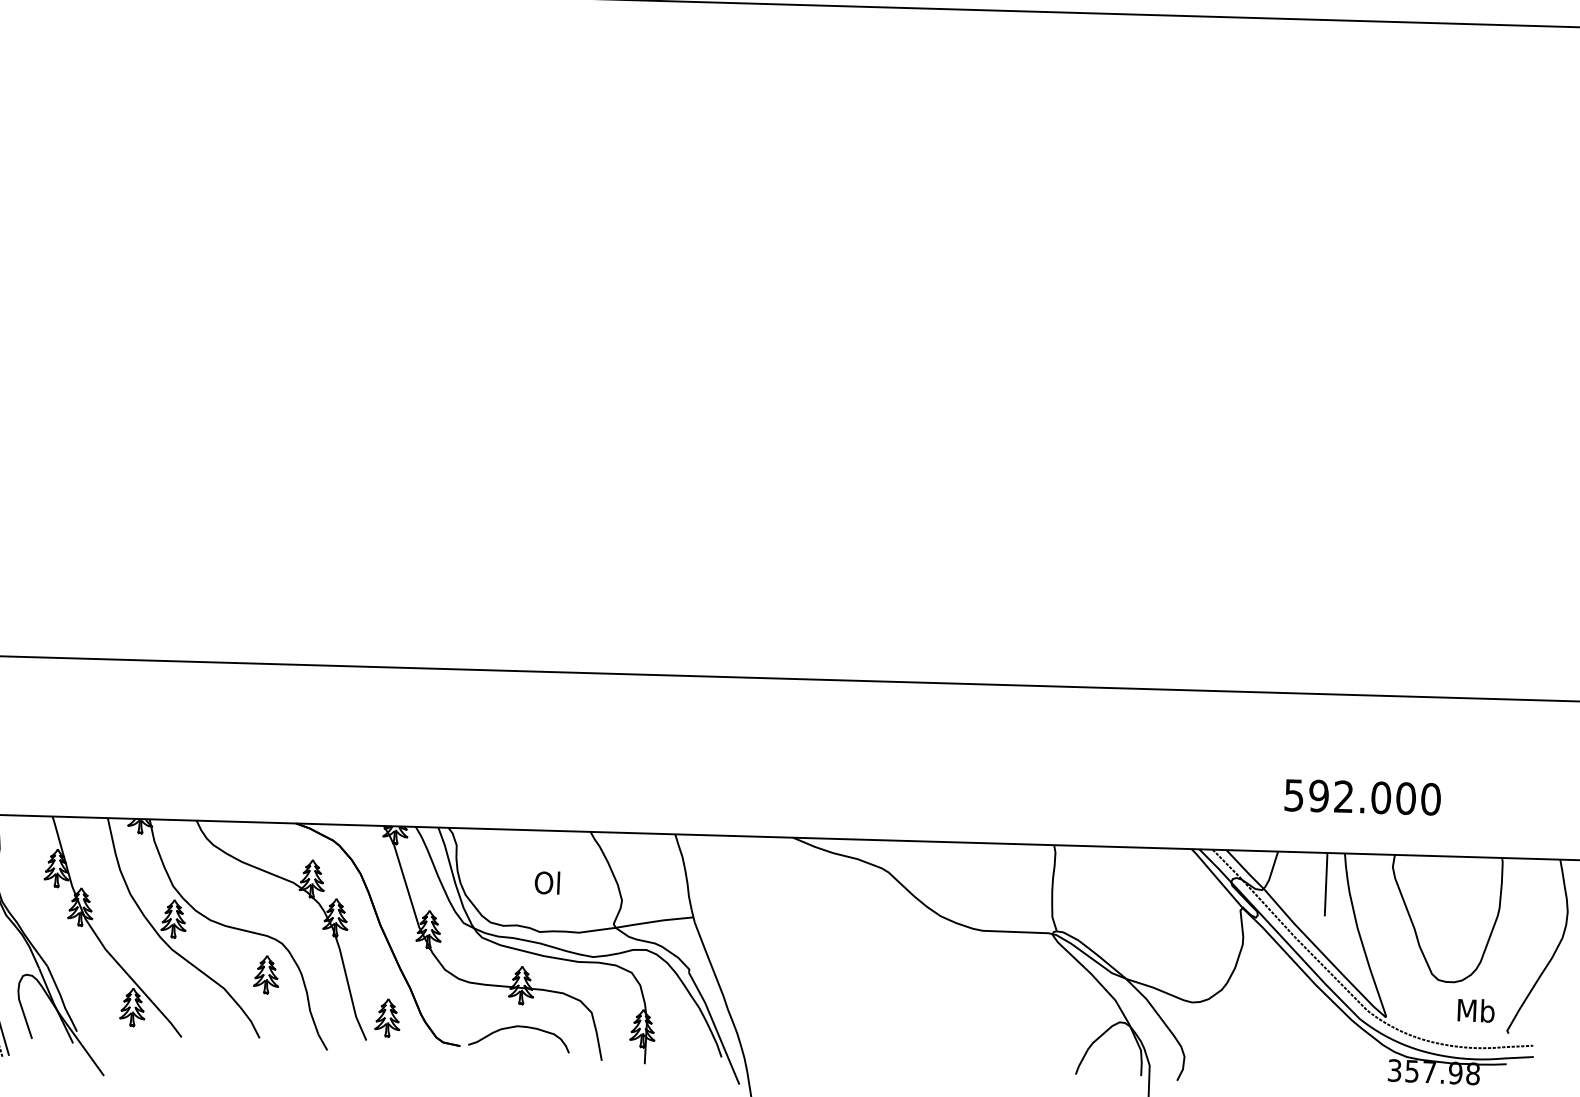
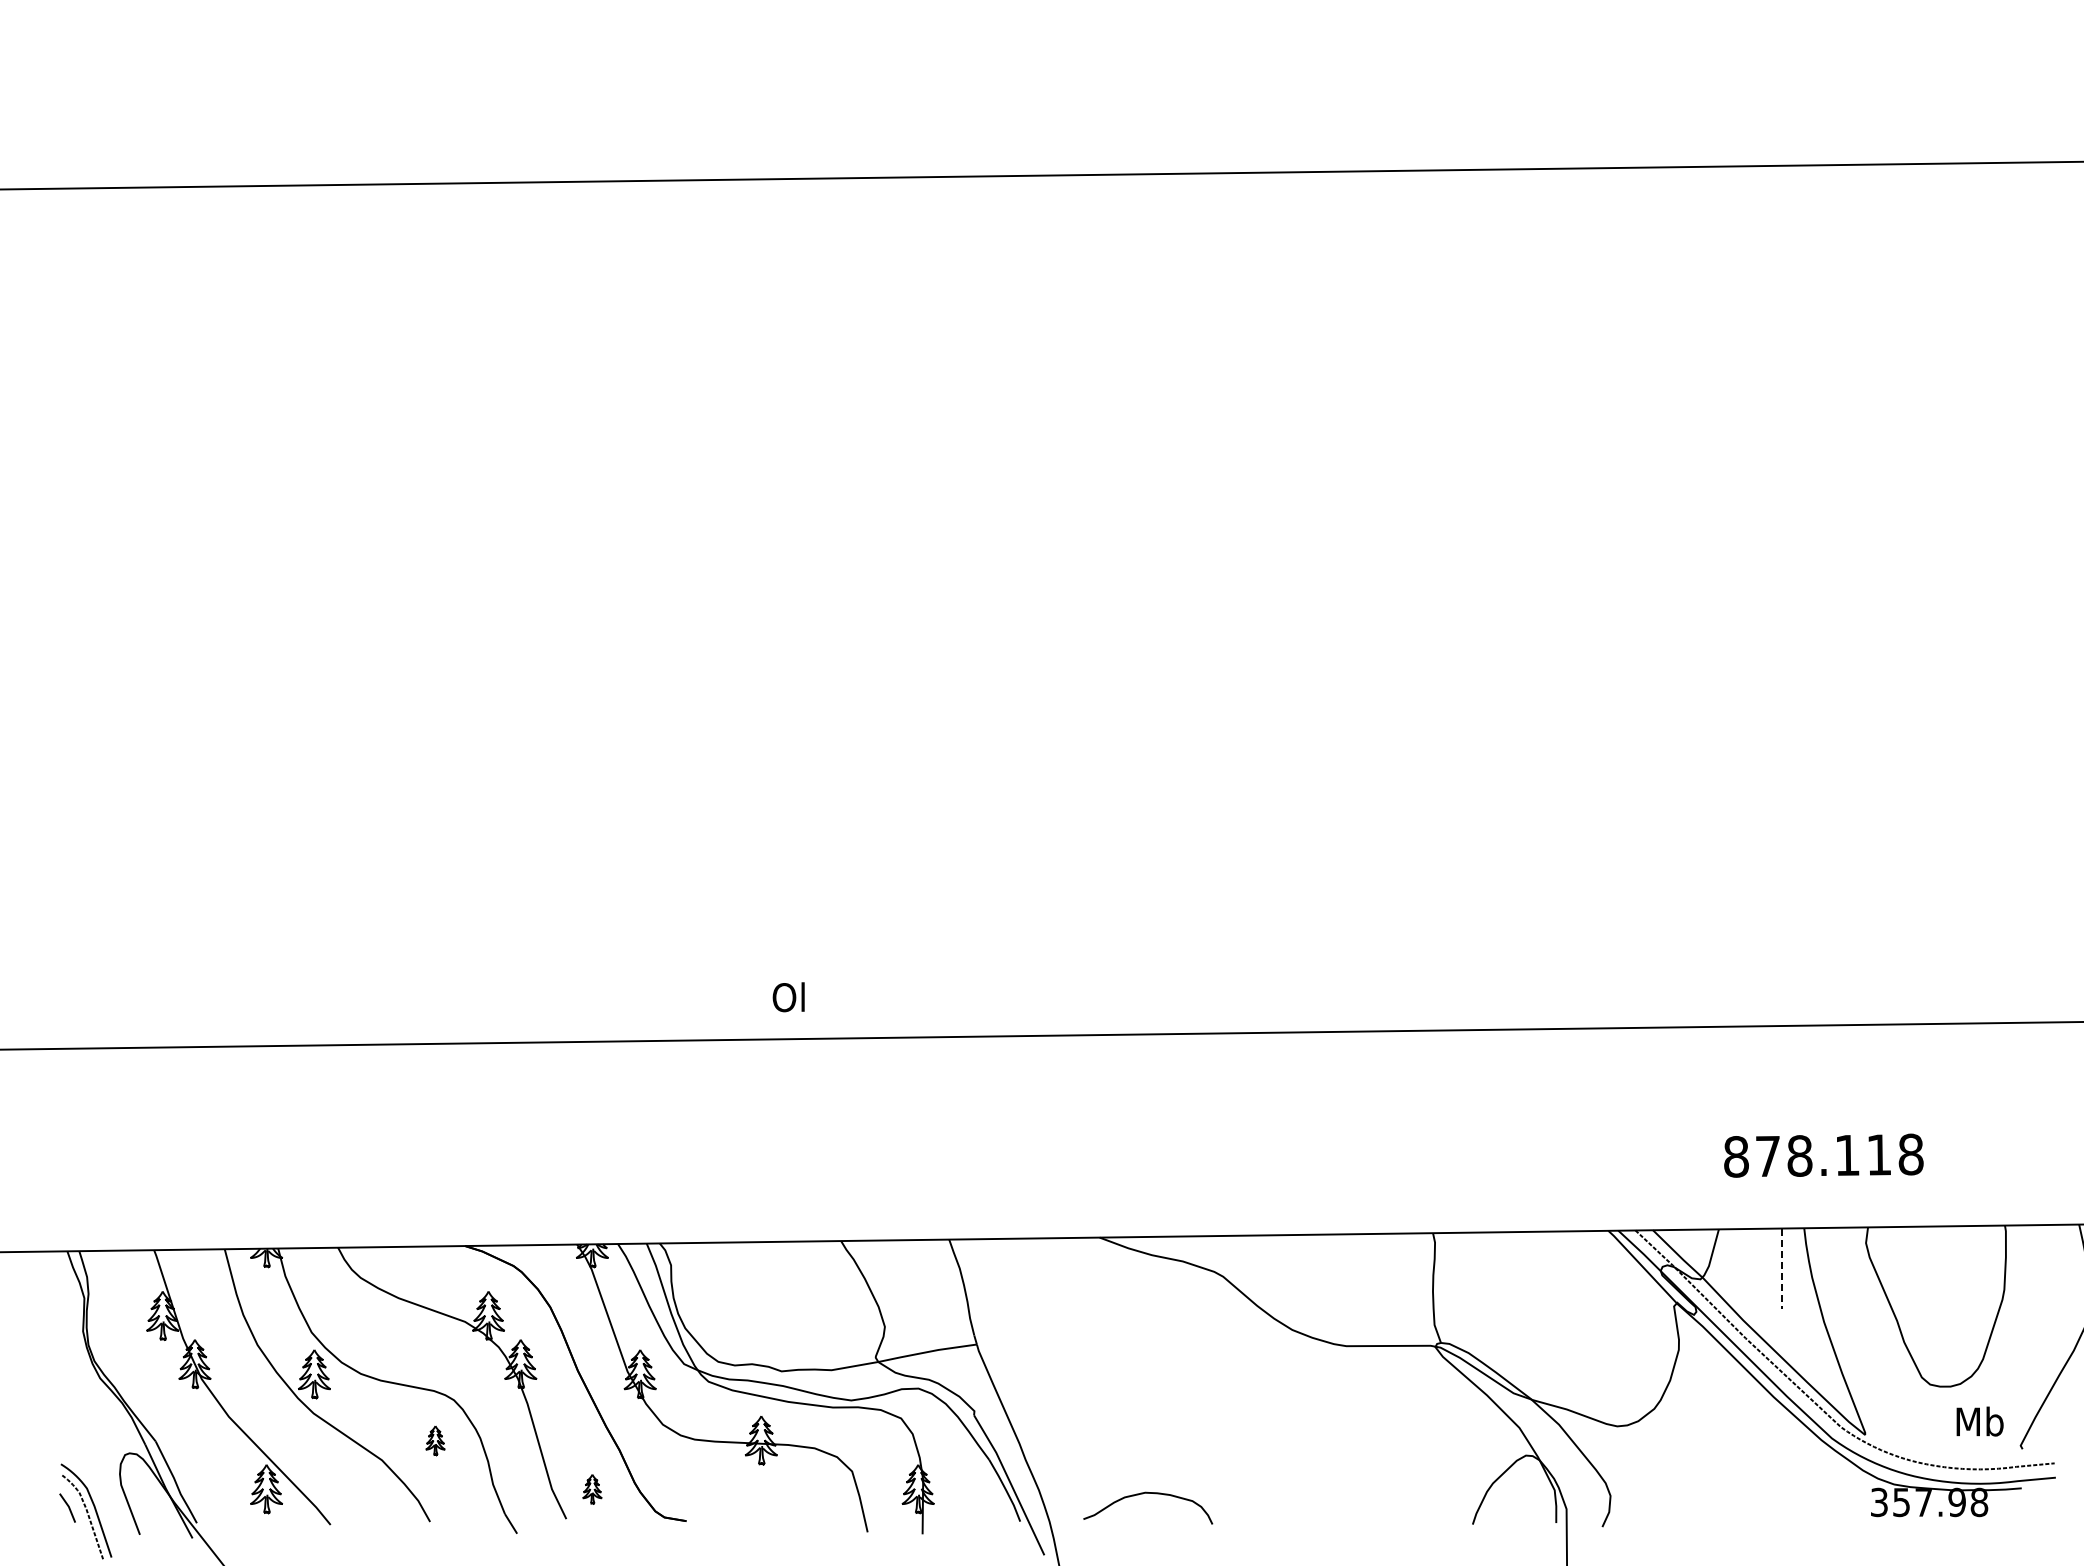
text: (1362, 797) -> (1823, 1155), 592.000 -> 878.118
text: (547, 882) -> (788, 997), moved
line: (1325, 885) -> (1781, 1269), solid -> dashed
part: (266, 974) -> (435, 1440), size x0.6
part: (387, 1018) -> (592, 1489), size x0.6
curve: (519, 1026) -> (1148, 1493), moved

